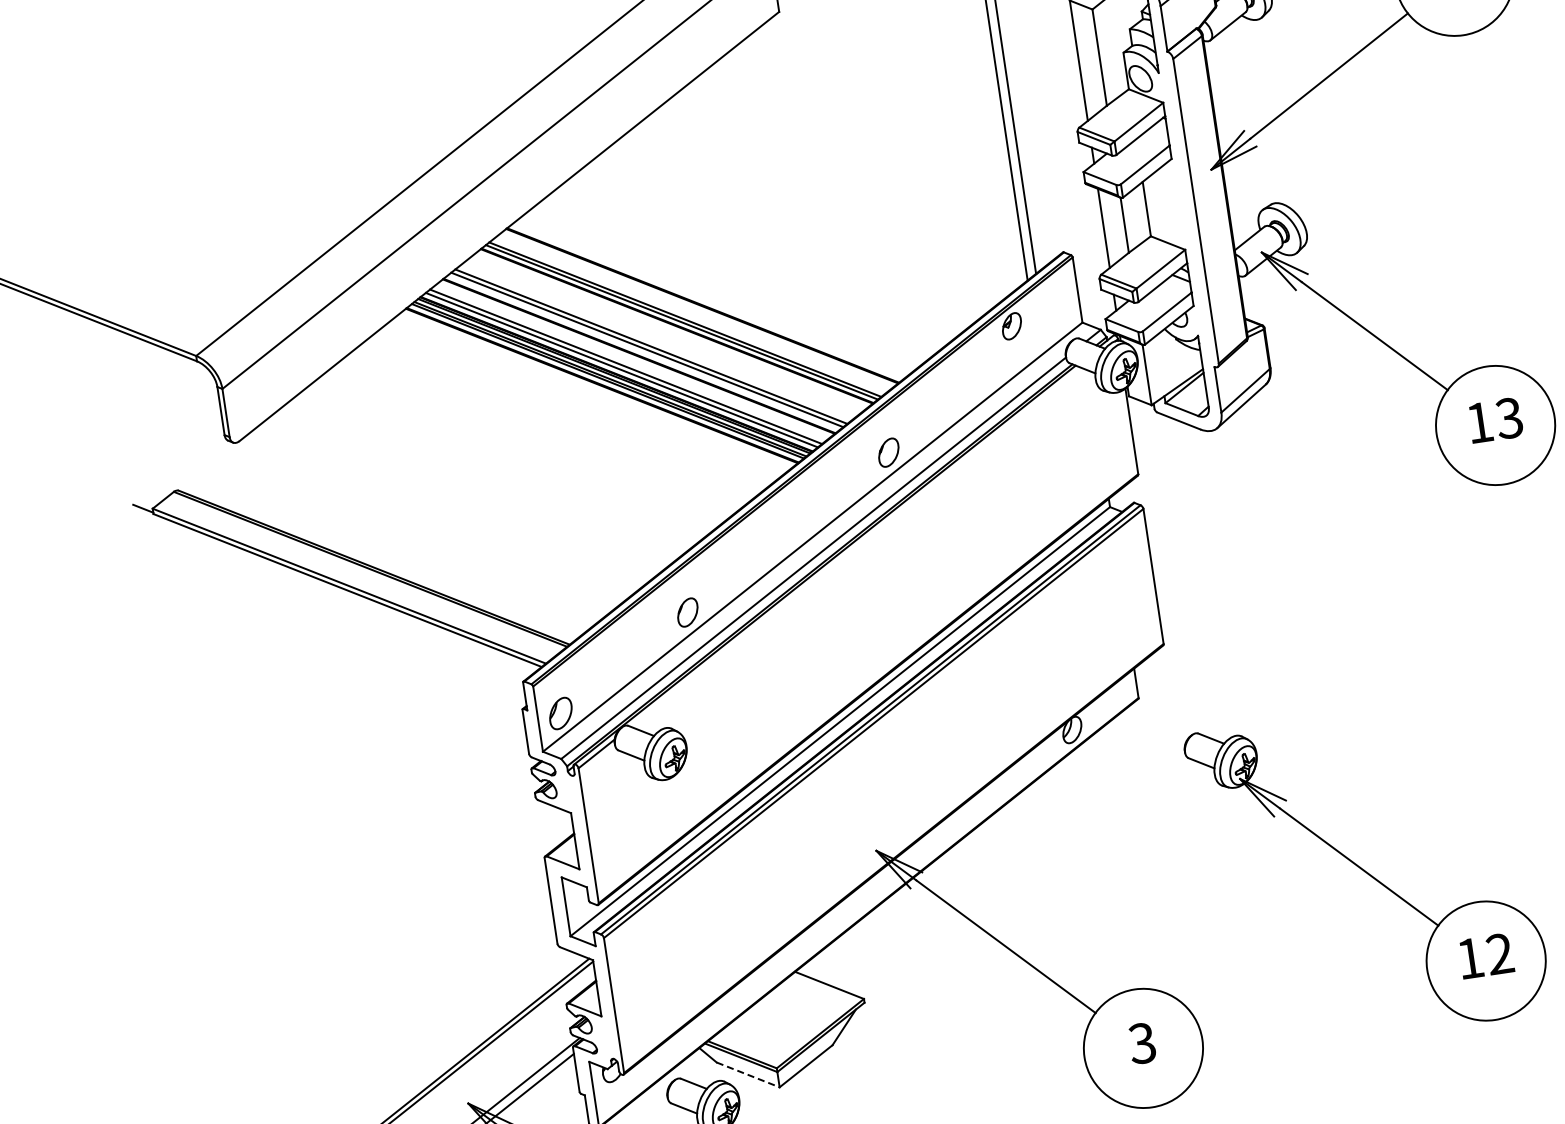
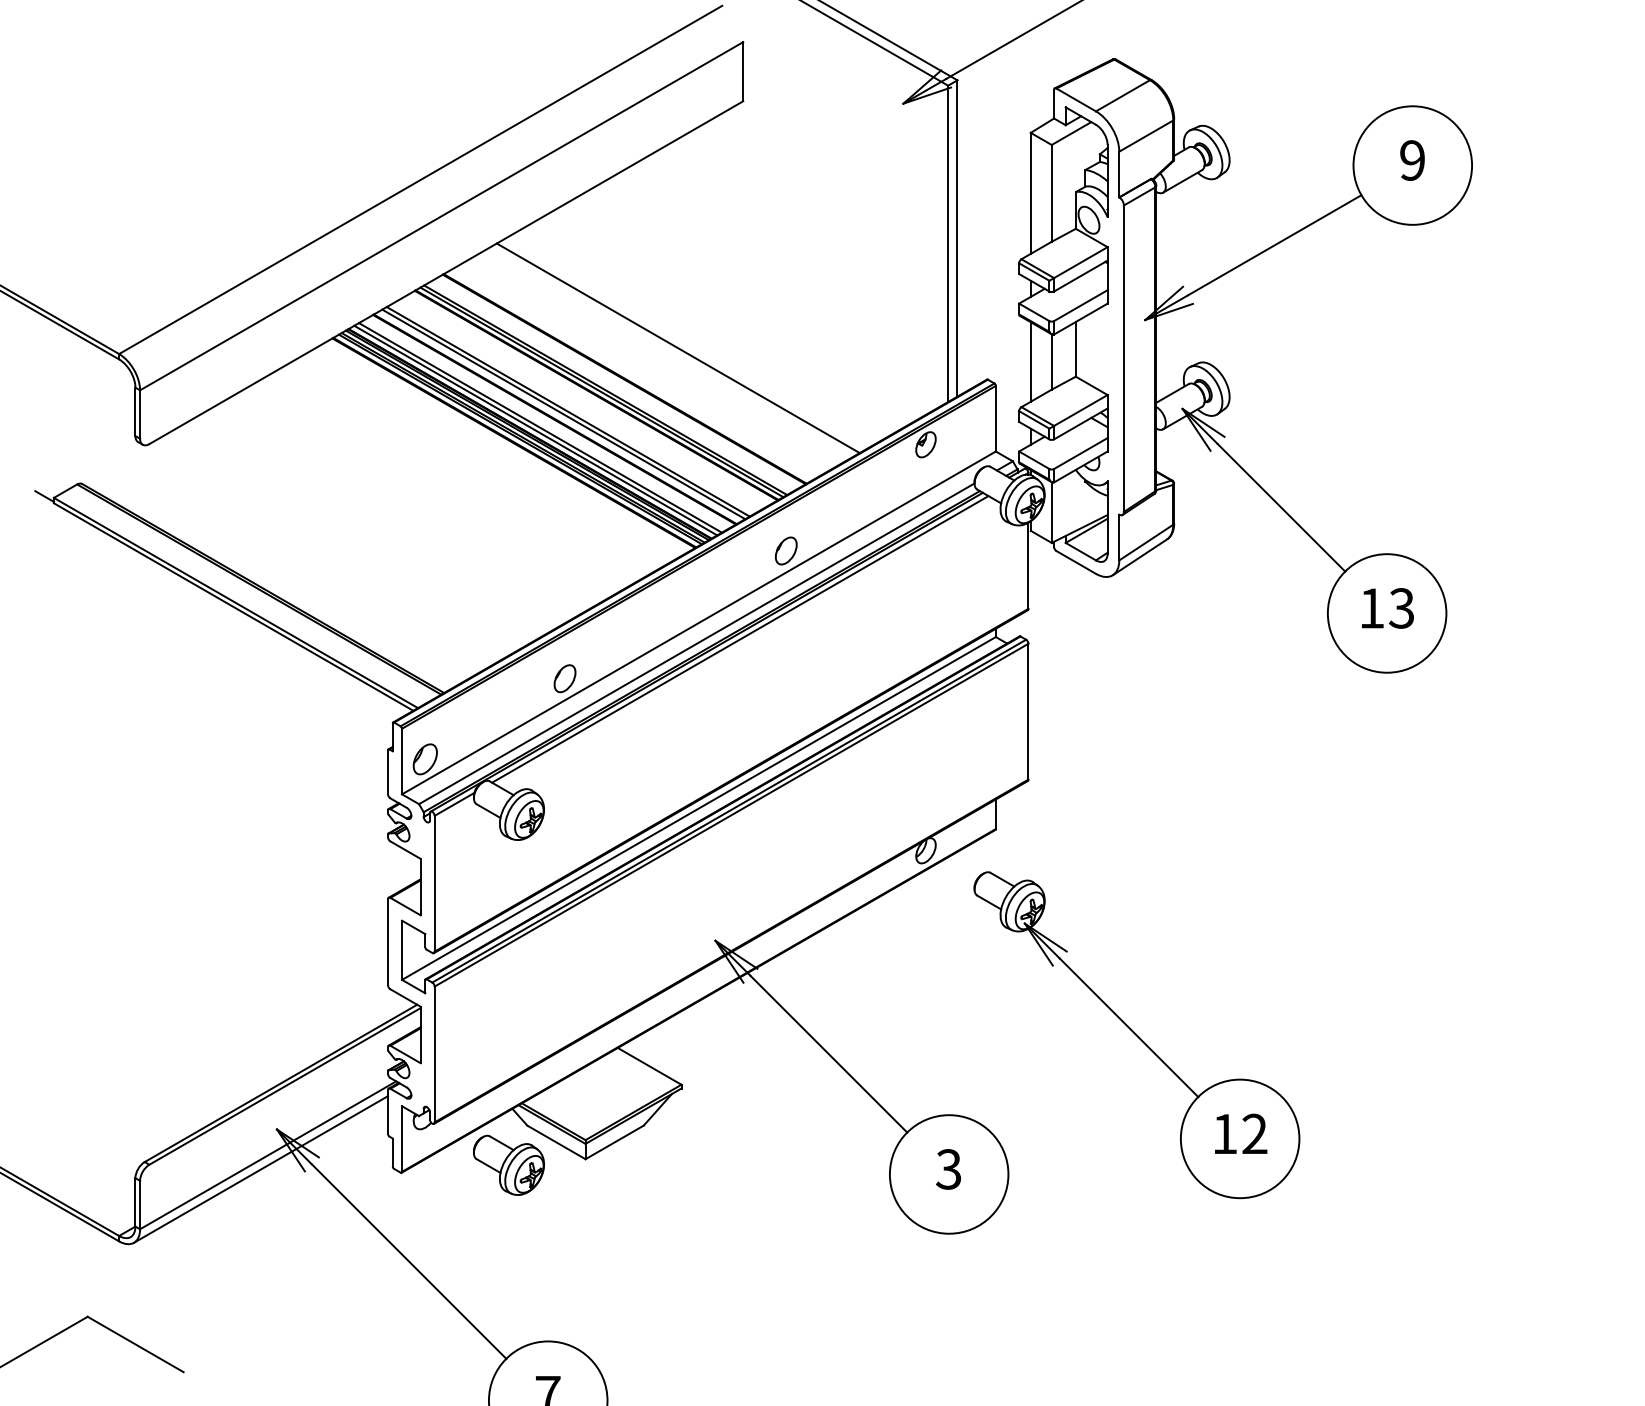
line: (750, 267) -> (677, 348), added
line: (856, 547) -> (740, 639), added
part: (1367, 873) -> (1136, 1035), moved
line: (748, 1074) -> (556, 1142), dashed -> solid

